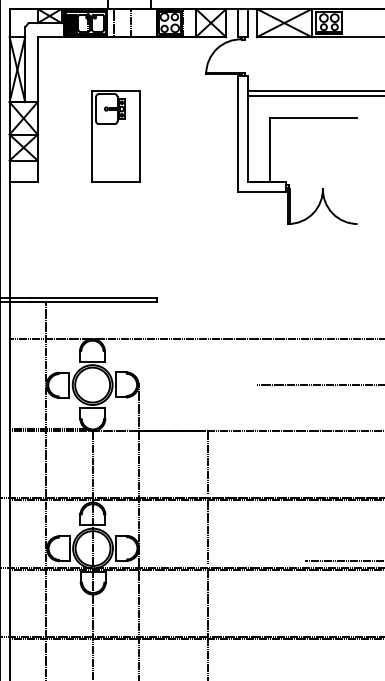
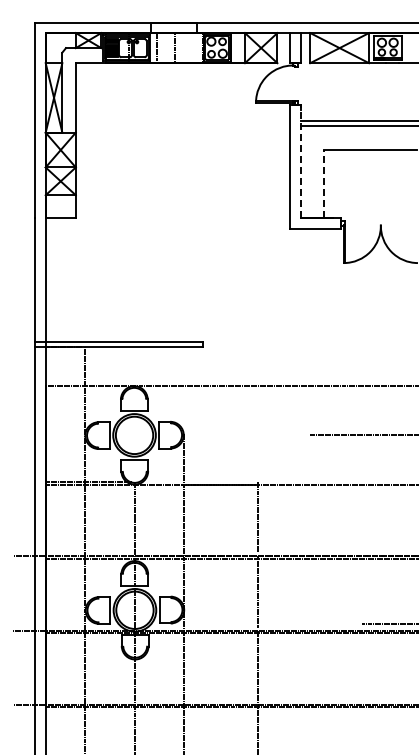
line: (247, 129) -> (300, 161), solid -> dashed
part: (115, 136) -> (159, 169), removed
line: (269, 149) -> (323, 183), solid -> dashed

